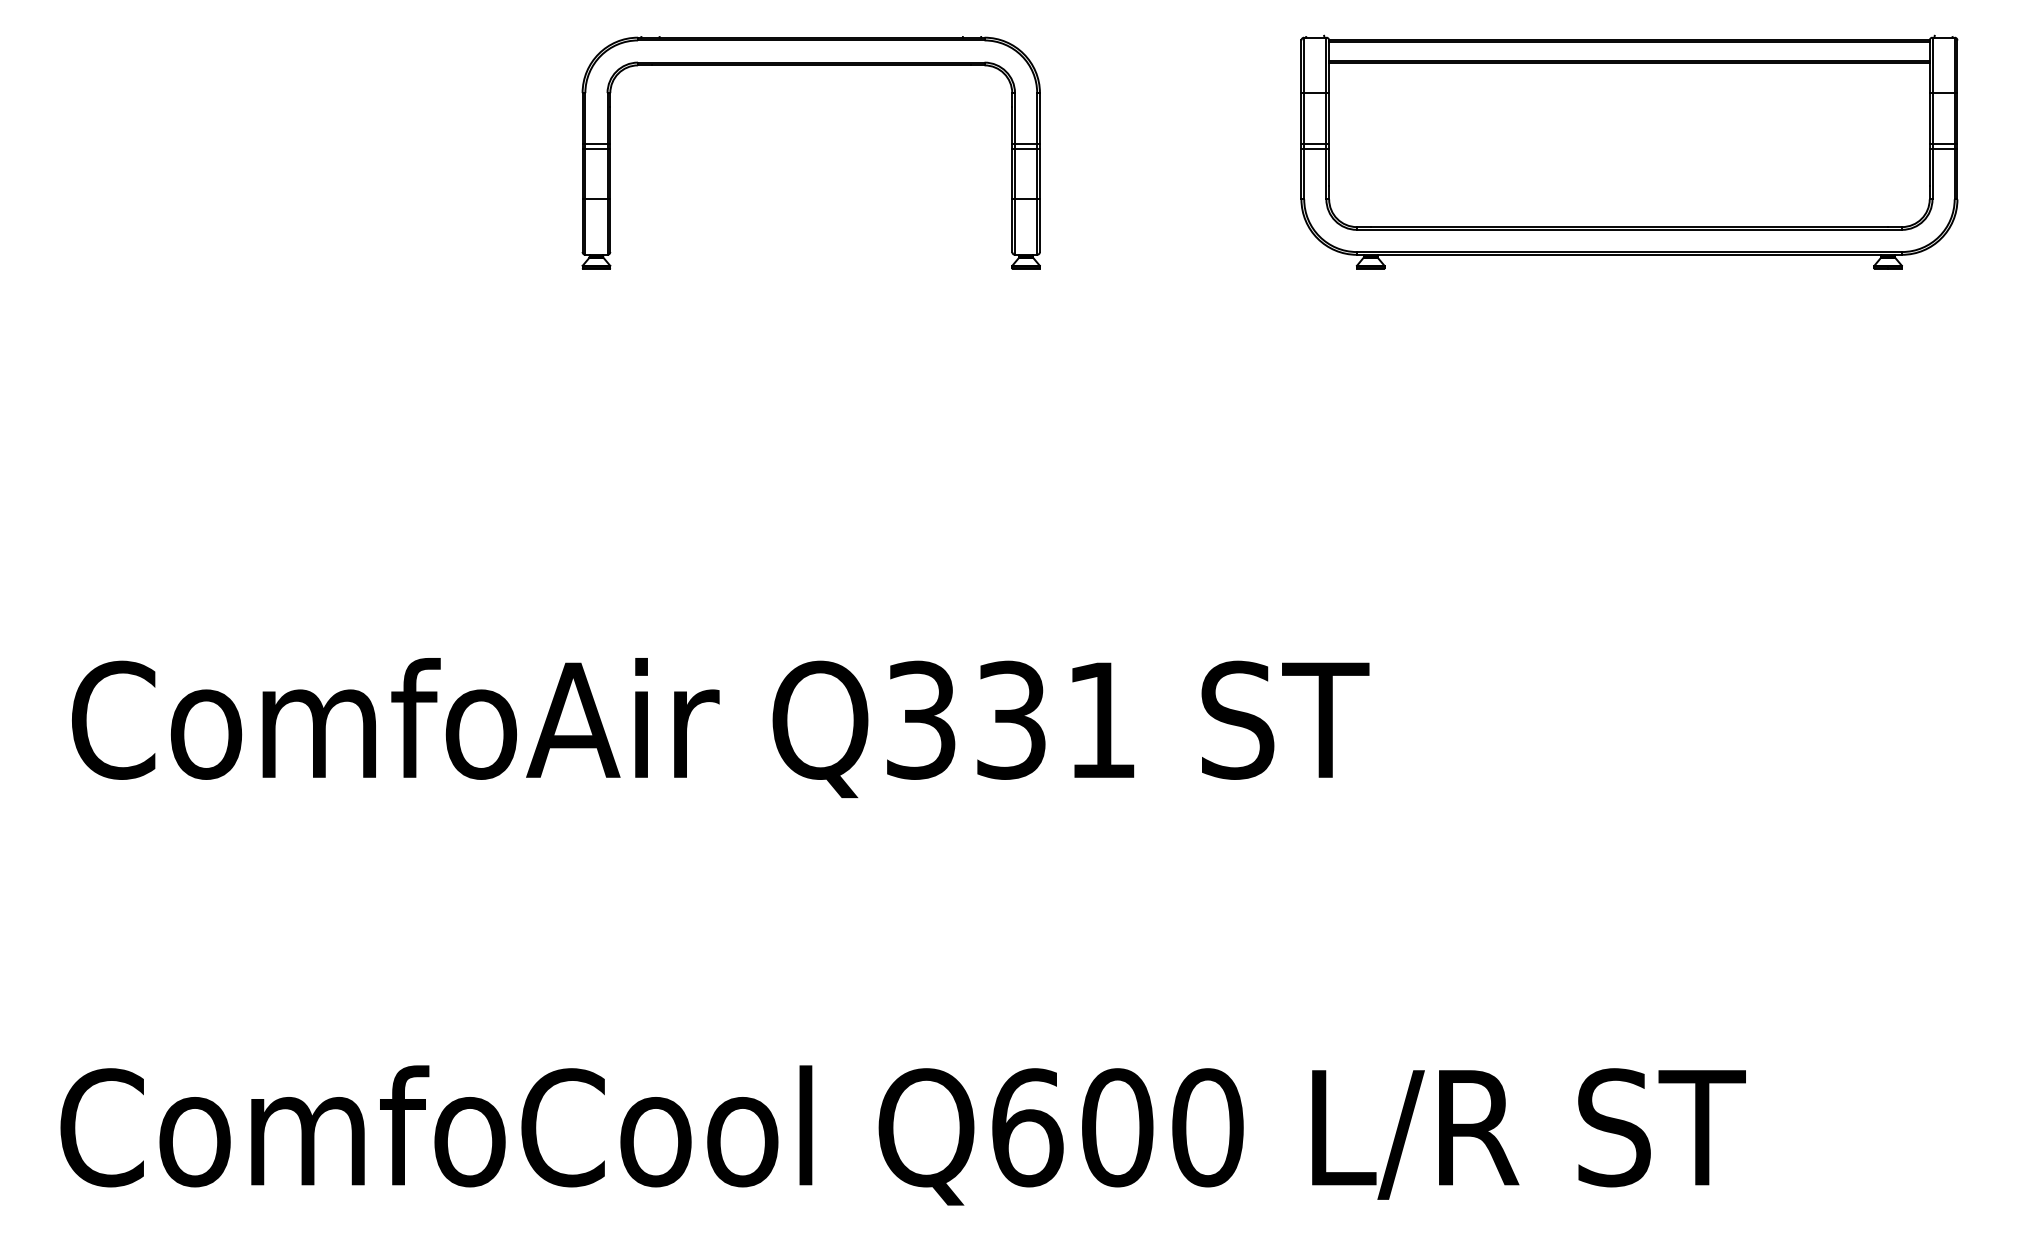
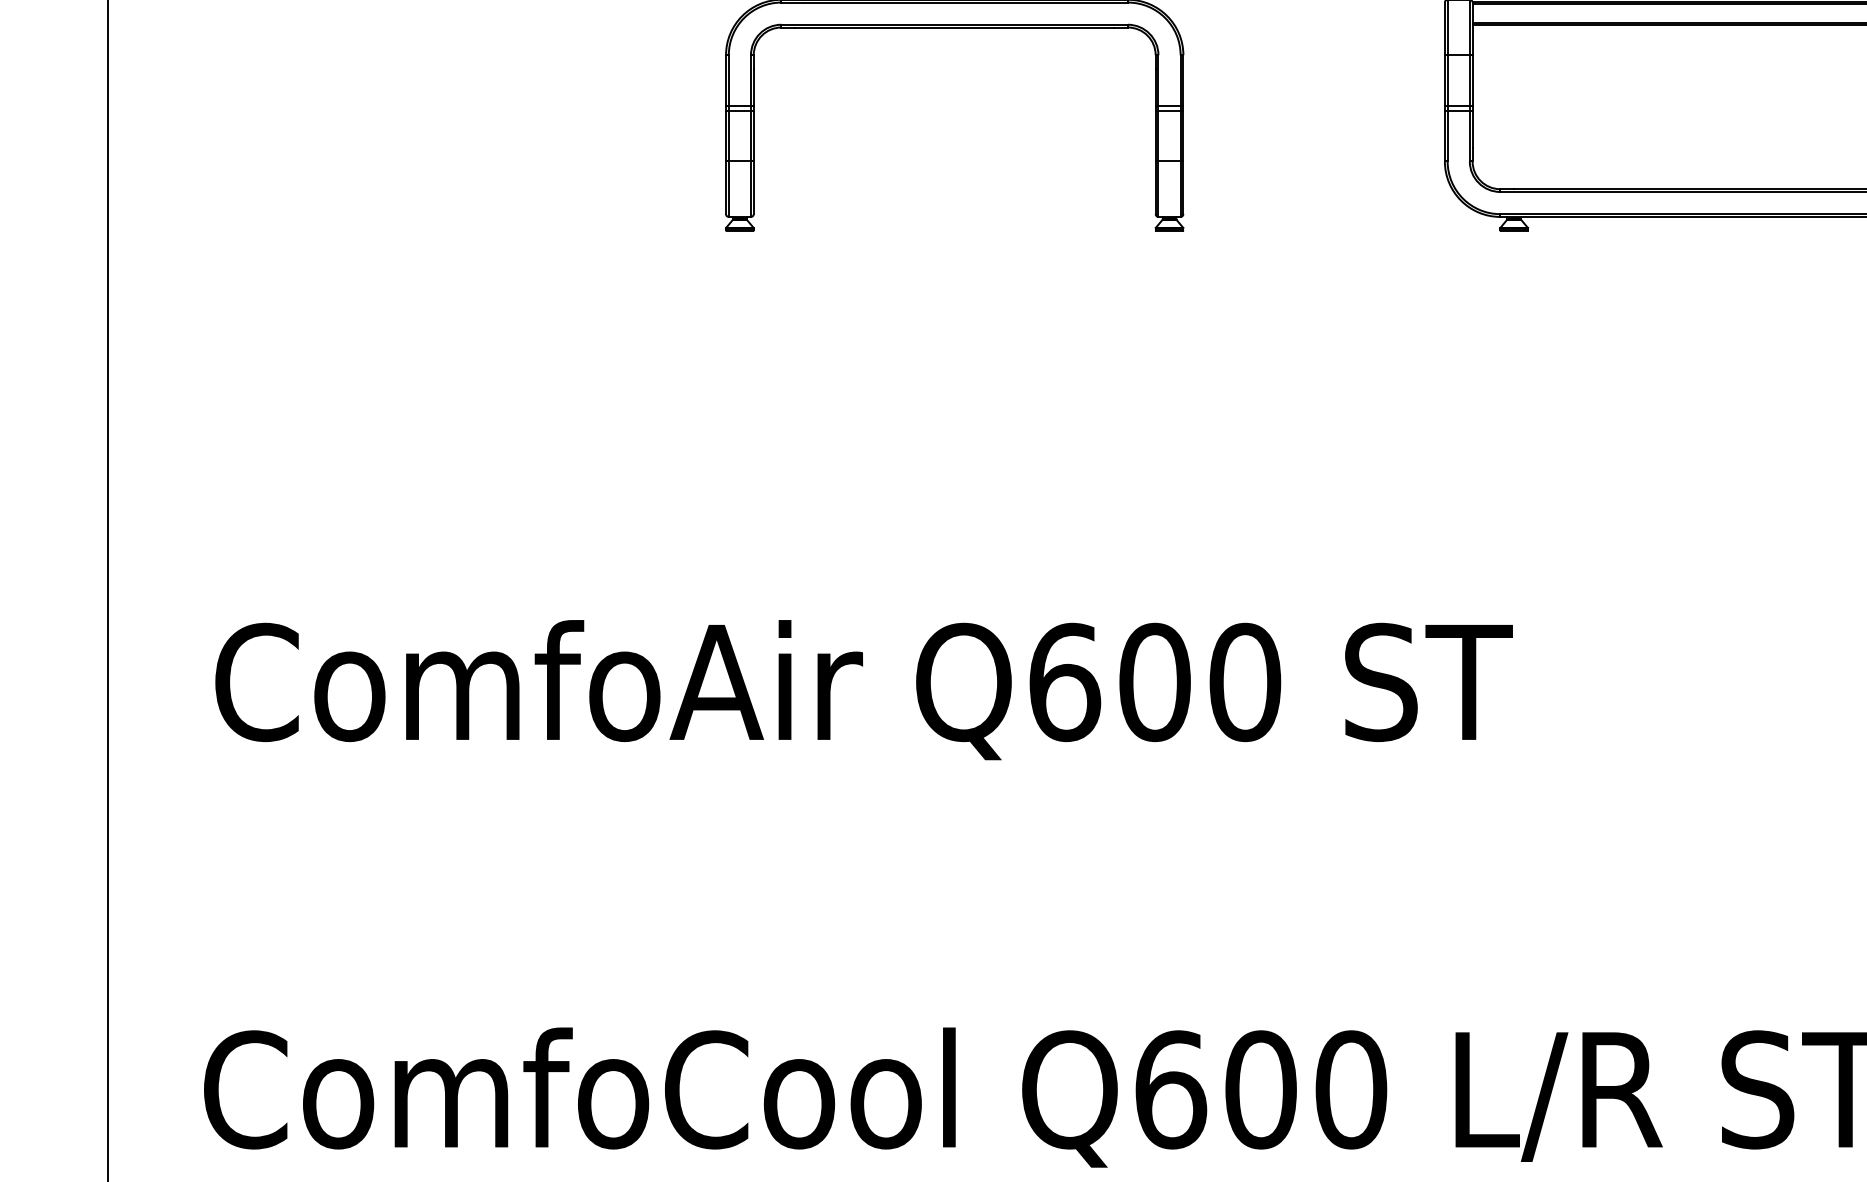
text: (1011, 719) -> (1154, 681), Q331 -> Q600

